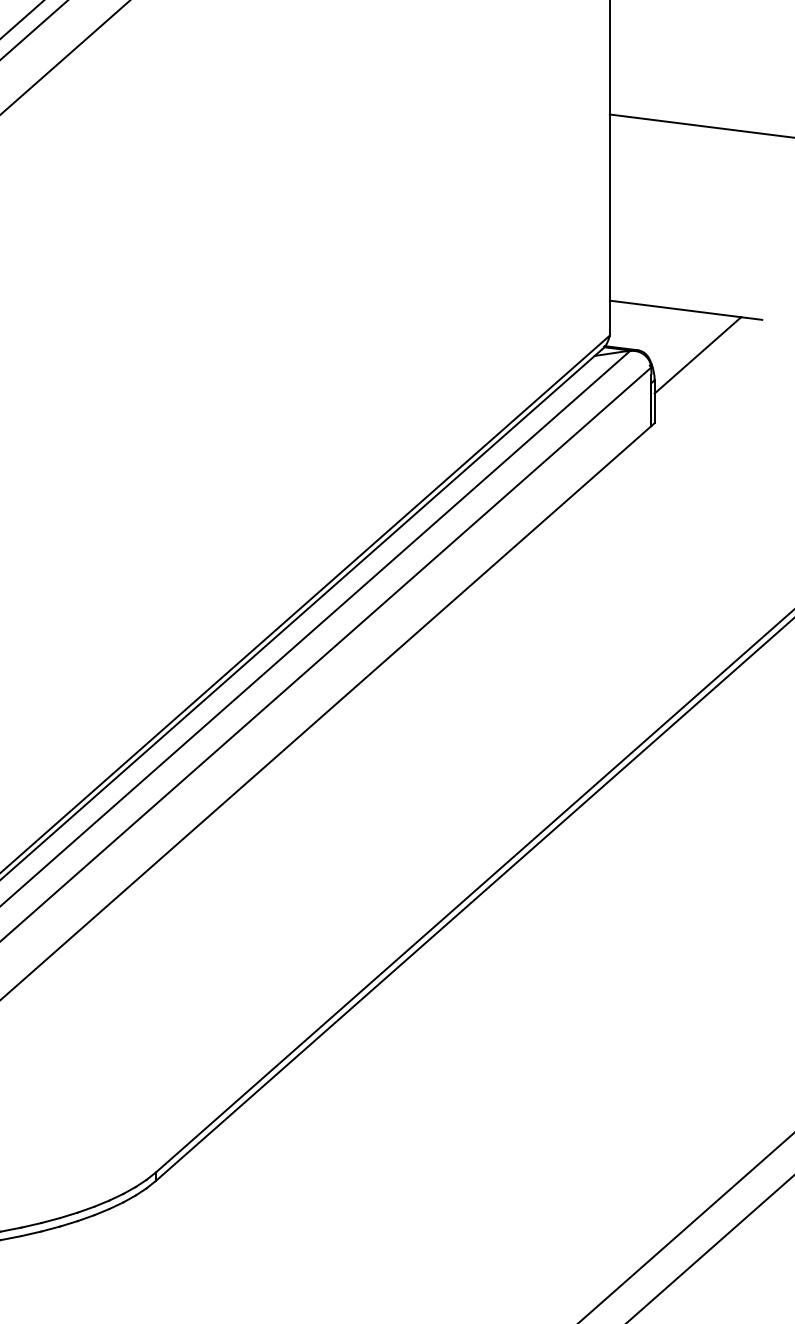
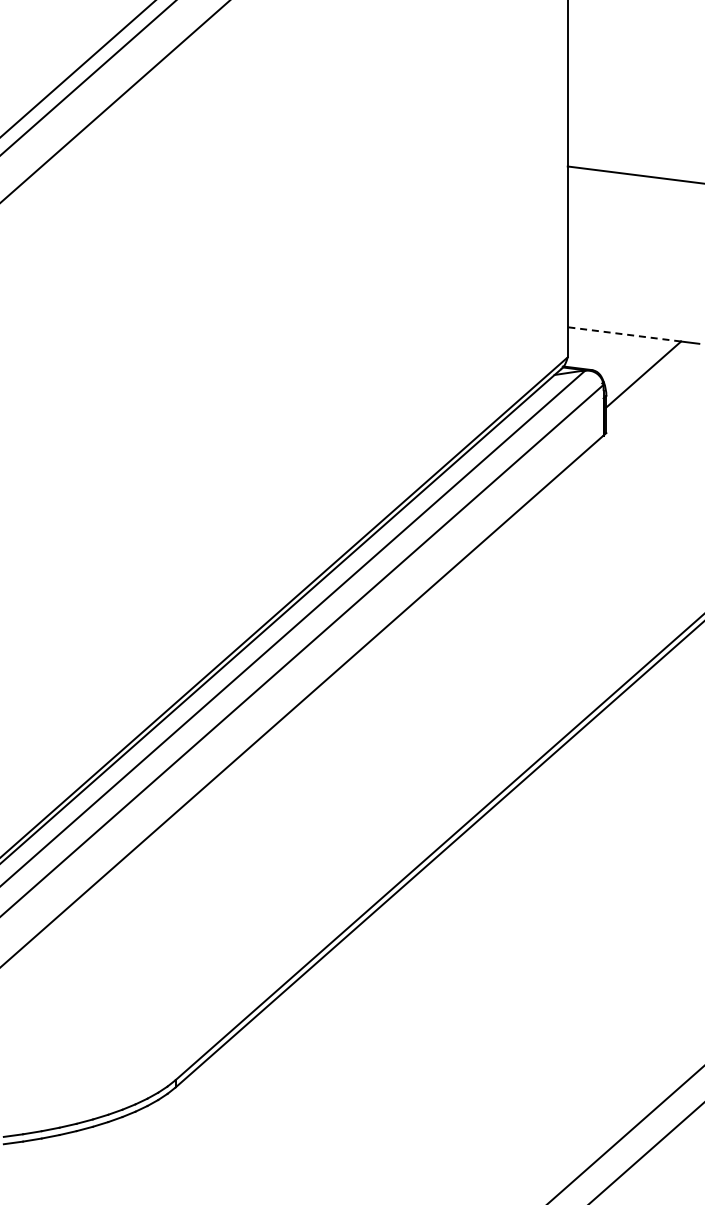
line: (674, 309) -> (623, 334), solid -> dashed

